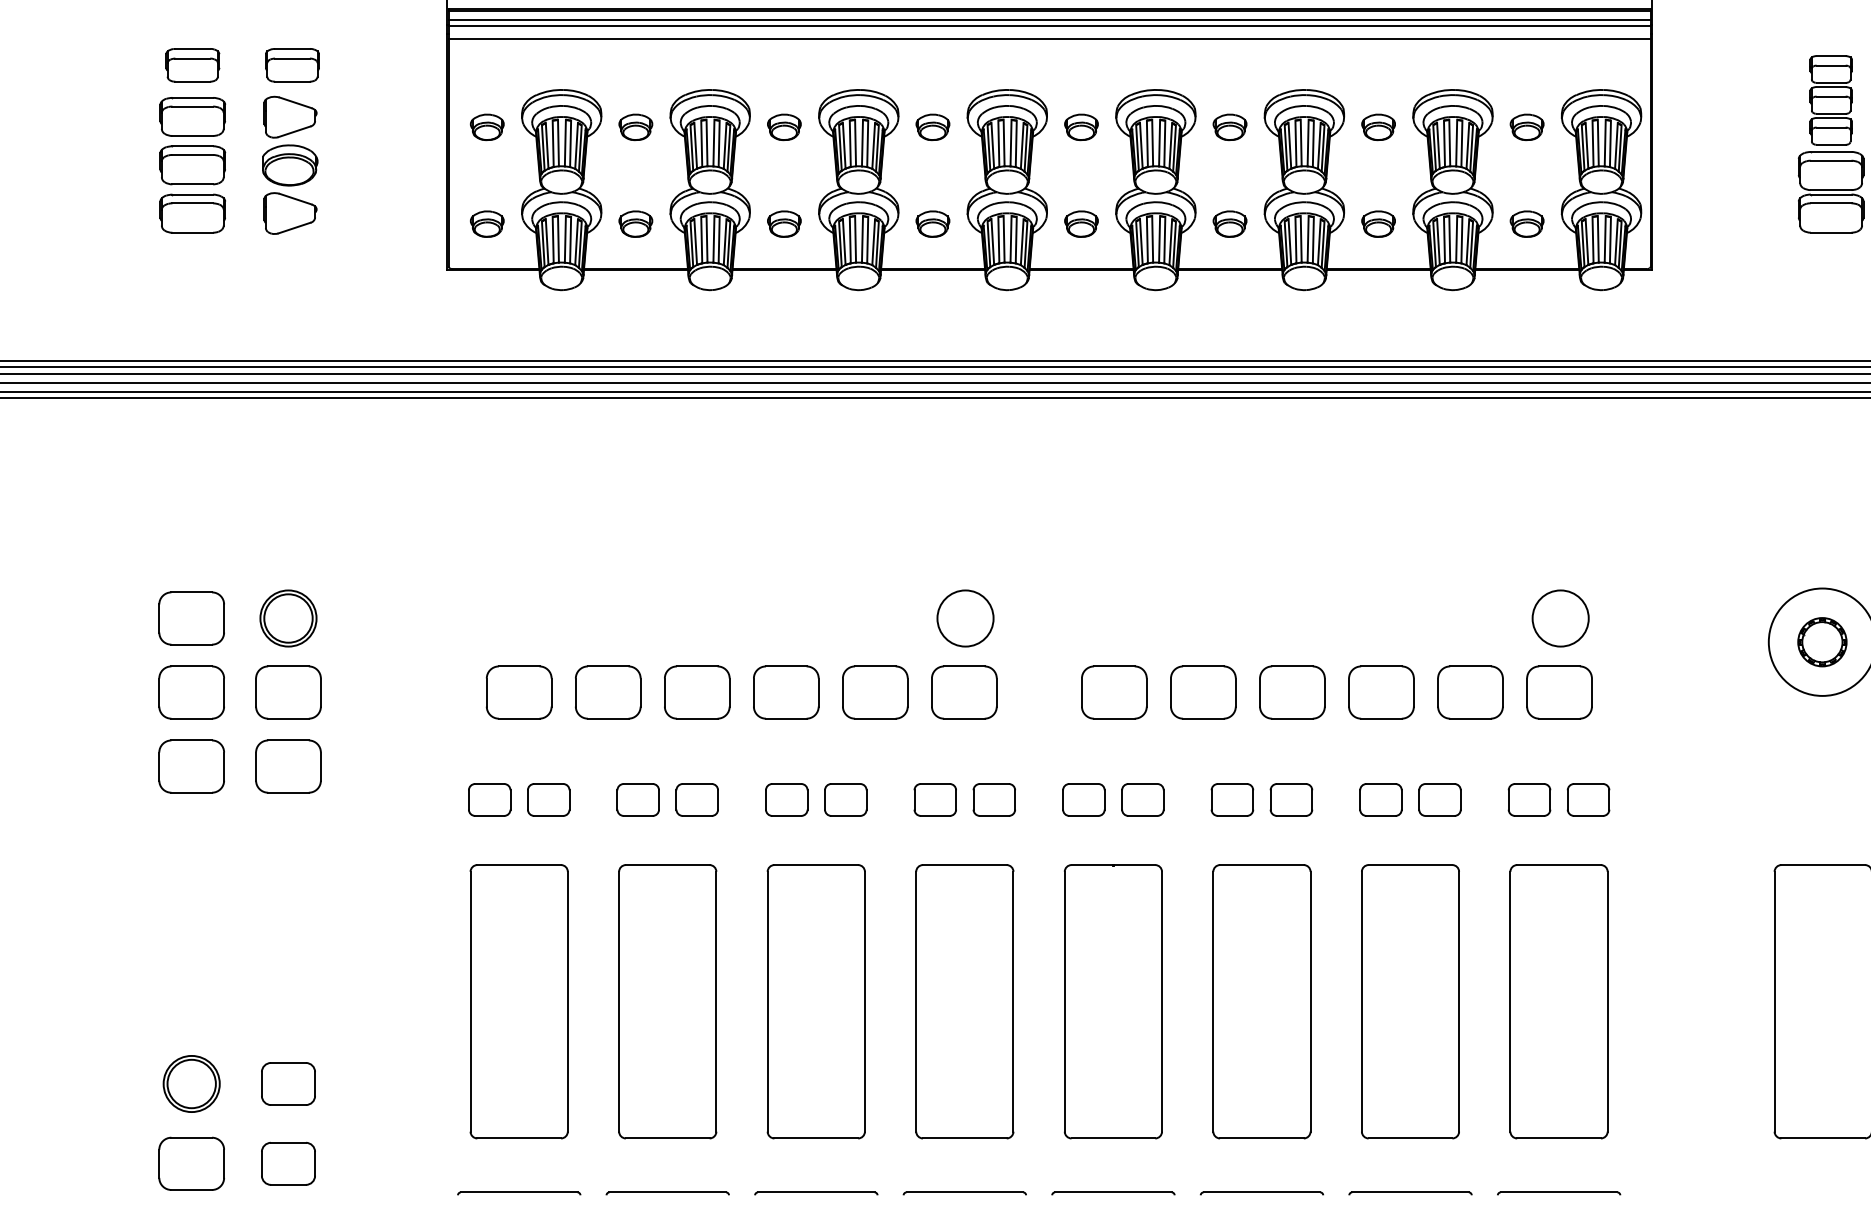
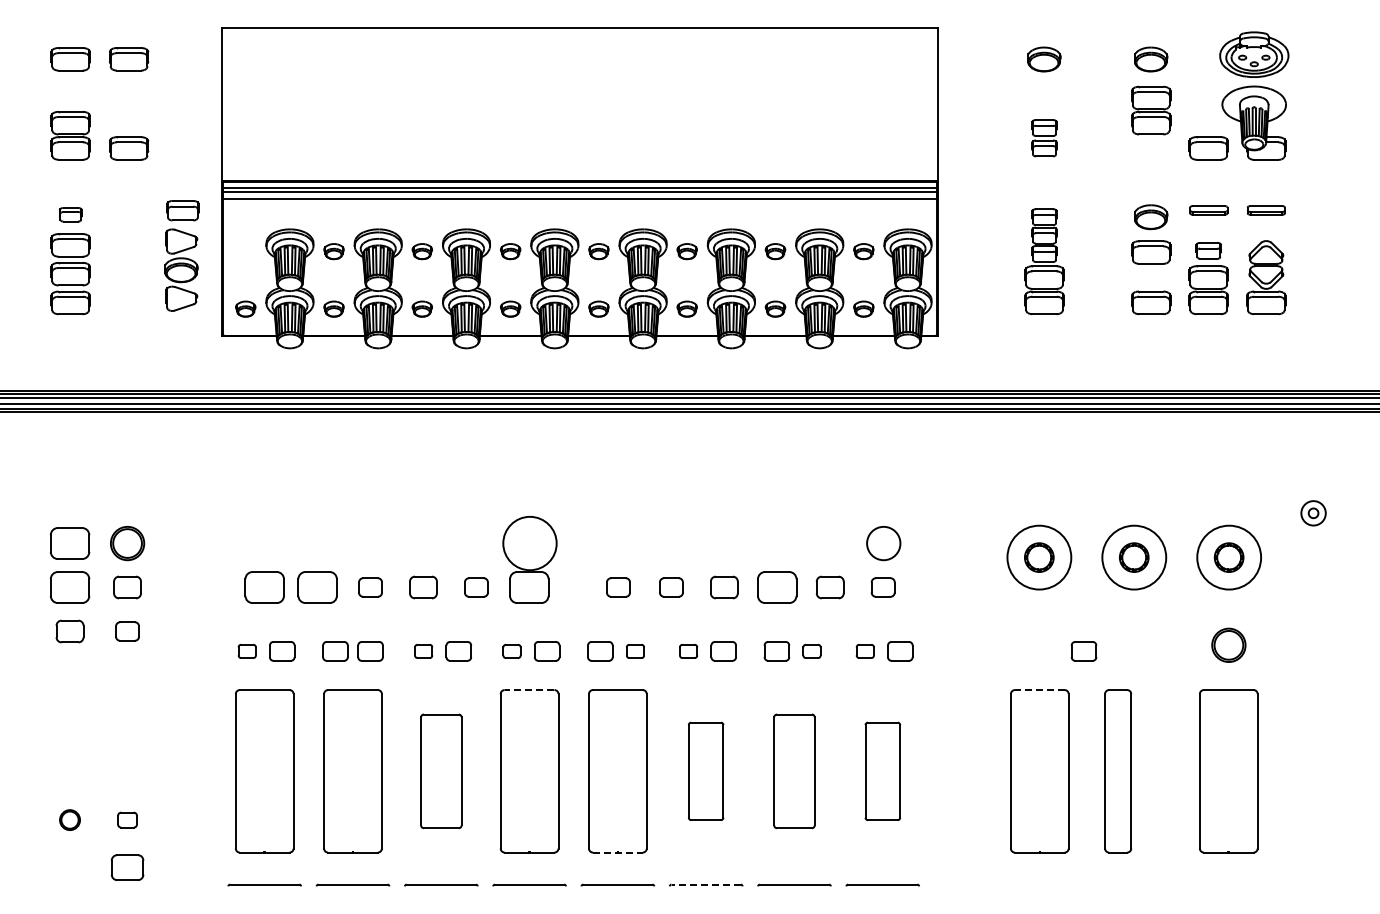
part: (192, 64) -> (70, 214), size x0.7
part: (486, 127) -> (245, 251), removed
part: (290, 140) -> (181, 255), moved
circle: (964, 618) -> (529, 543), size x1.6
part: (288, 692) -> (127, 587), size x0.7
part: (697, 692) -> (370, 587), size x0.6
part: (786, 692) -> (423, 587), size x0.7
part: (875, 692) -> (476, 587), size x0.6
part: (1114, 692) -> (618, 587), size x0.6
part: (1203, 692) -> (671, 587), size x0.6
part: (1292, 692) -> (724, 587), size x0.7
part: (1471, 692) -> (830, 587), size x0.7
part: (1560, 692) -> (883, 587), size x0.6
part: (190, 766) -> (69, 631), size x0.7
part: (288, 766) -> (127, 631), size x0.6
part: (490, 800) -> (247, 651), size x0.7
part: (786, 800) -> (423, 651), size x0.7
part: (934, 800) -> (511, 651), size x0.7
part: (1143, 800) -> (635, 651), size x0.7
part: (1232, 800) -> (688, 651), size x0.7
part: (1439, 800) -> (811, 651), size x0.7
part: (1529, 800) -> (865, 651), size x0.7
line: (964, 865) -> (529, 690), solid -> dashed
line: (1822, 865) -> (1039, 690), solid -> dashed
part: (816, 1002) -> (441, 771), size x0.7
part: (1260, 1002) -> (705, 771), size x0.6
part: (1410, 1002) -> (794, 771), size x0.7
part: (1558, 1002) -> (882, 771), size x0.6
part: (190, 1082) -> (69, 819), size x0.6
part: (288, 1082) -> (127, 819), size x0.6
line: (1112, 1138) -> (617, 852), solid -> dashed
part: (190, 1163) -> (69, 867), removed
line: (1262, 1192) -> (706, 884), solid -> dashed

